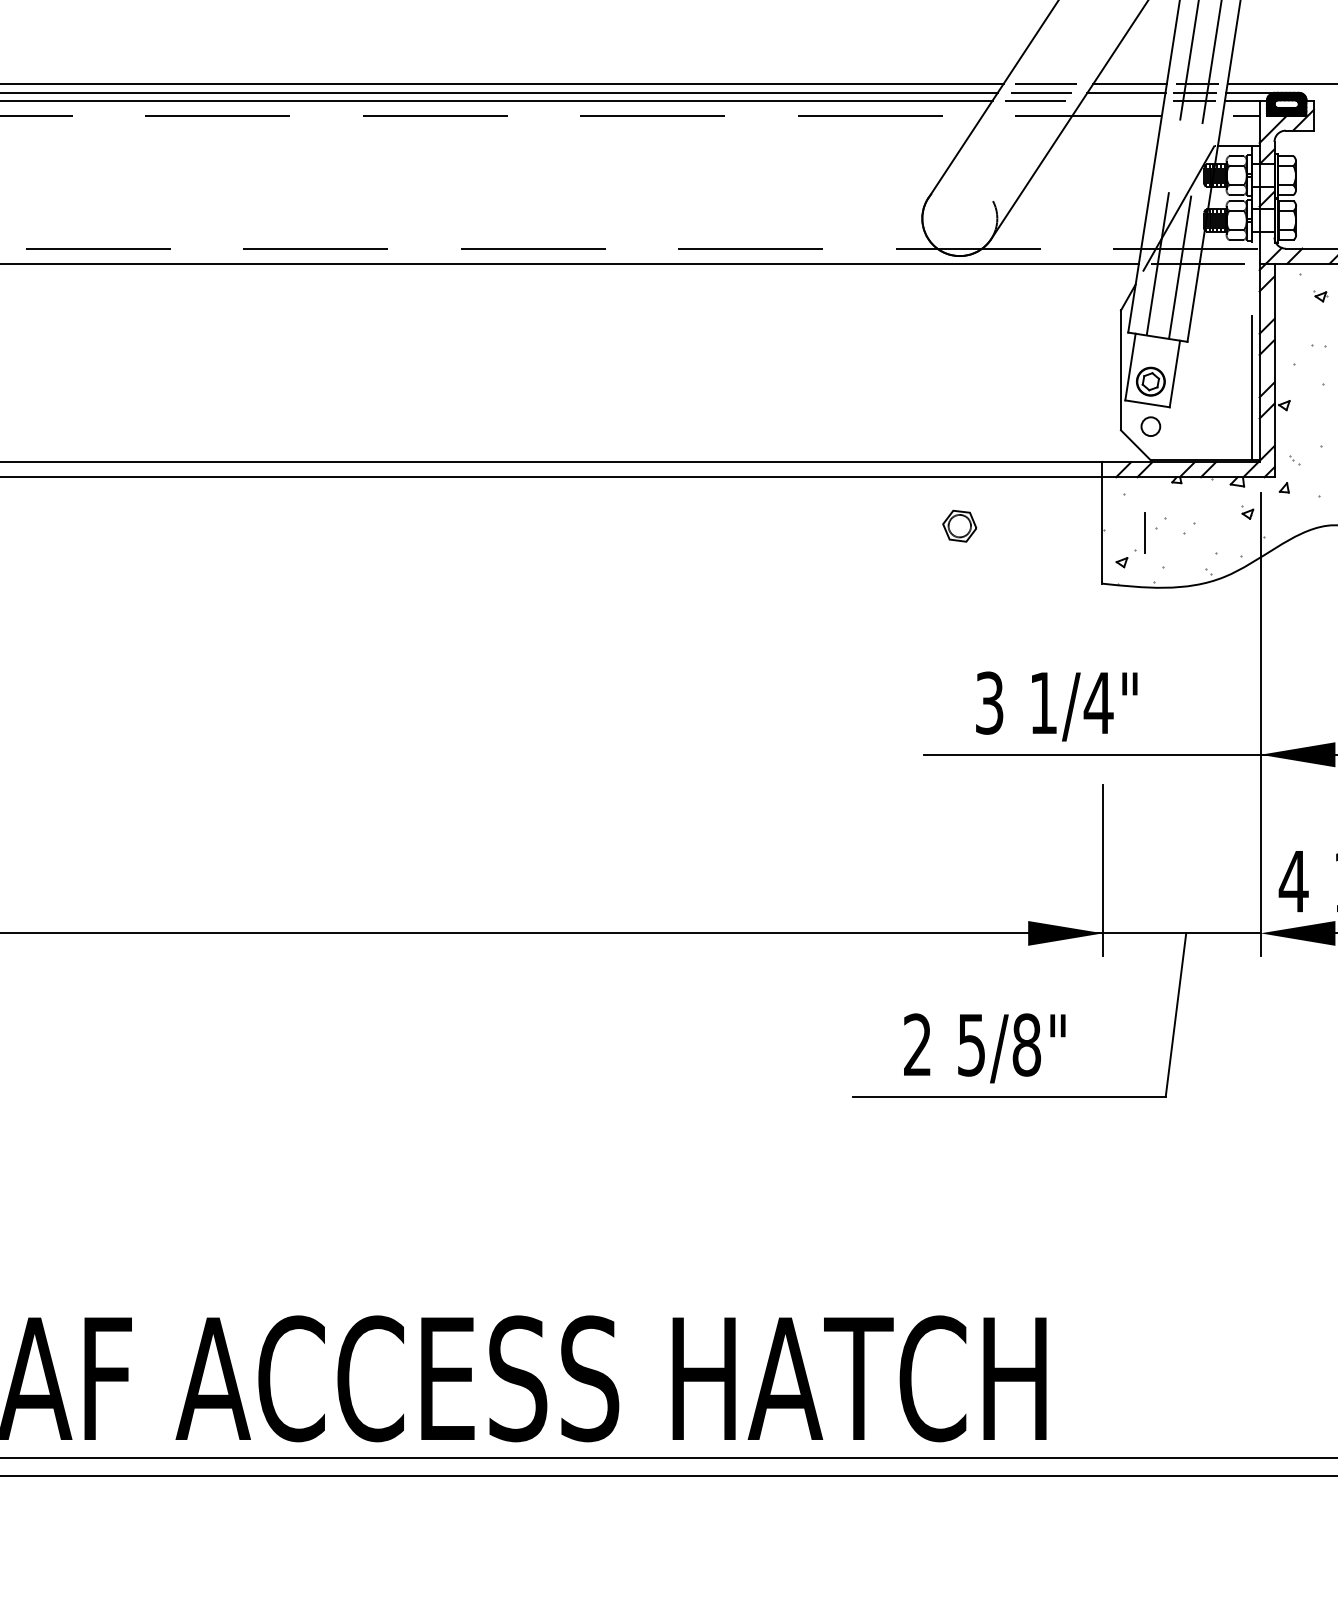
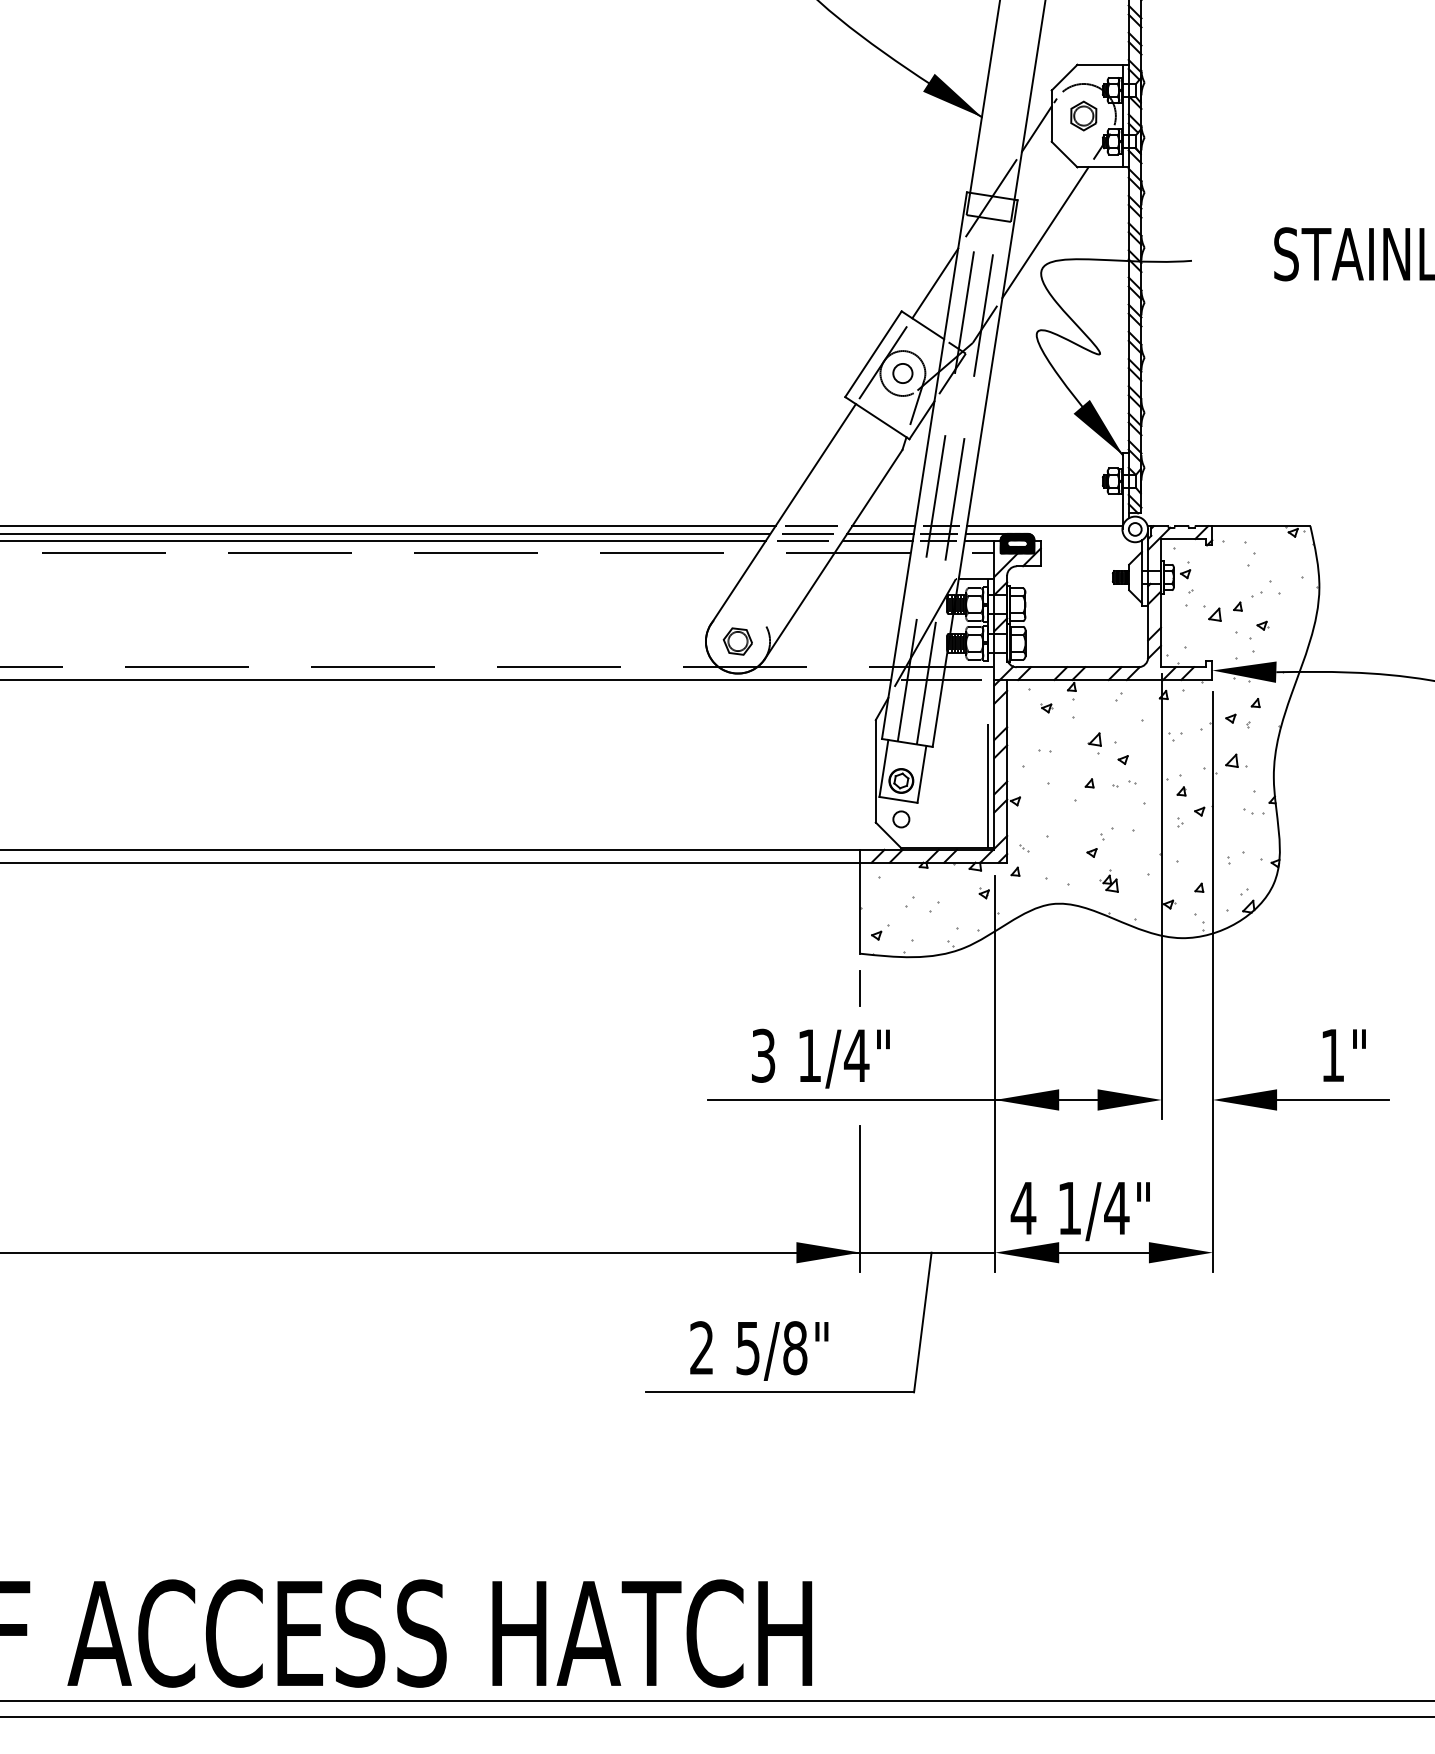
line: (1122, 100) -> (877, 540), added
part: (959, 526) -> (737, 641), moved
line: (1144, 533) -> (859, 988), moved

